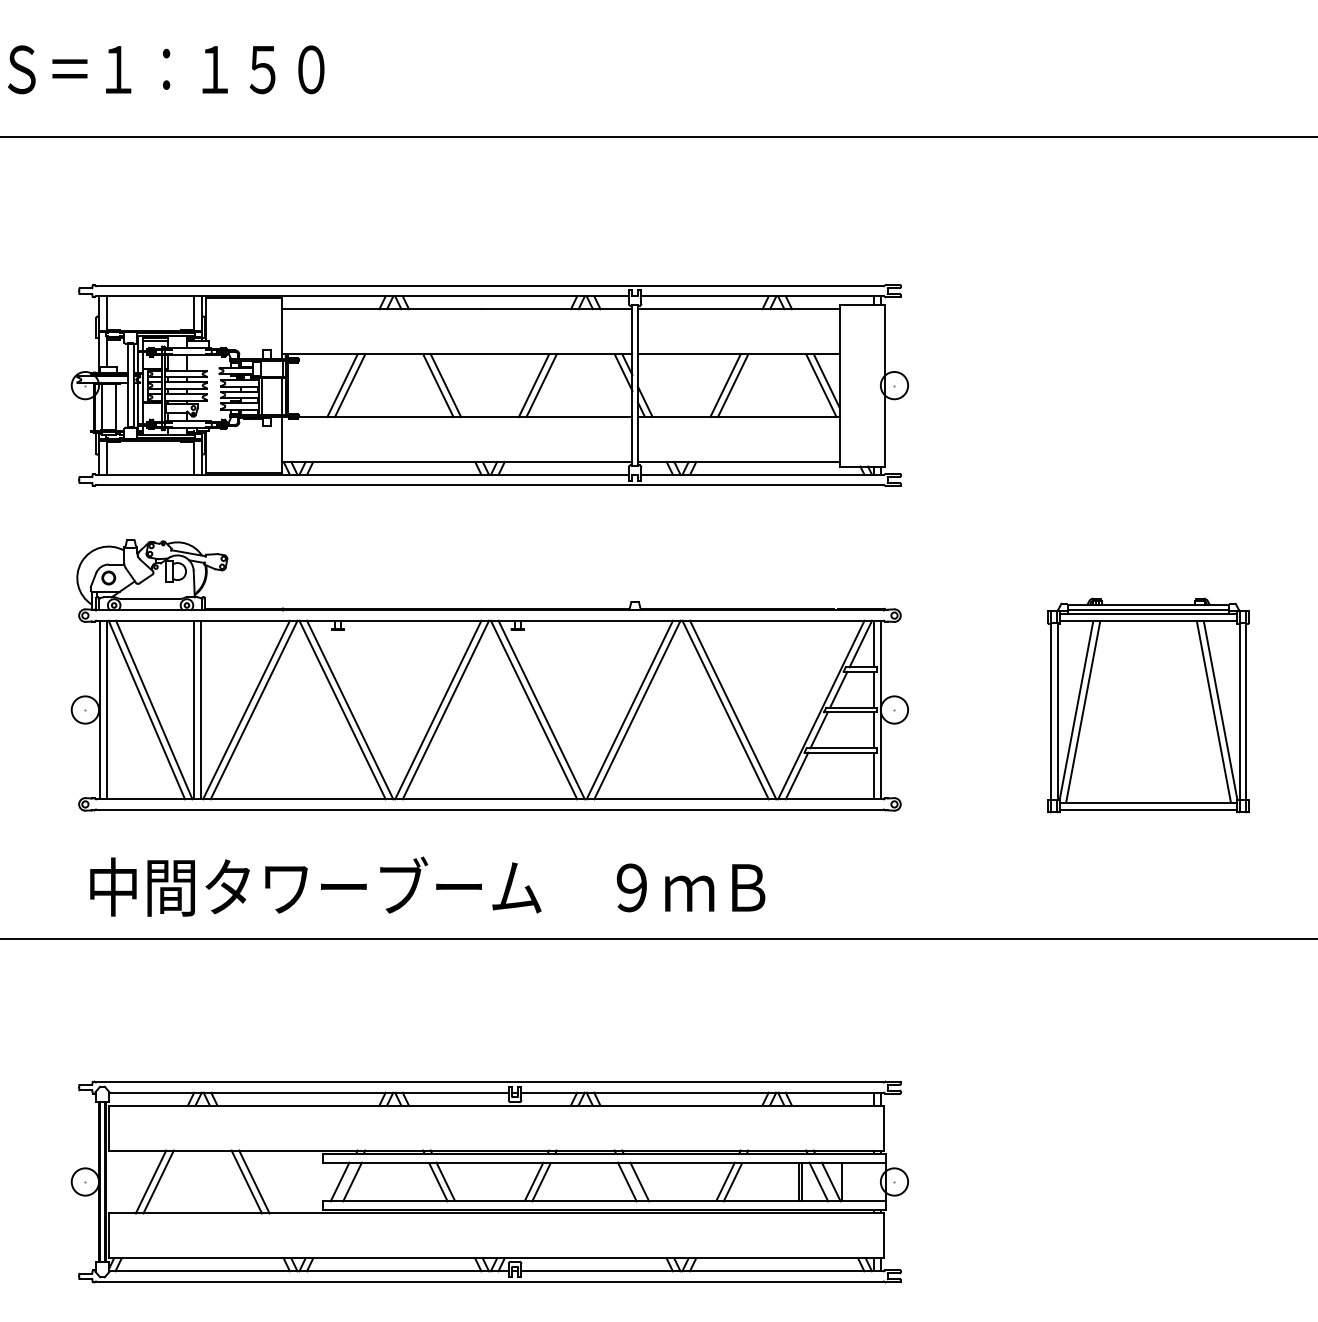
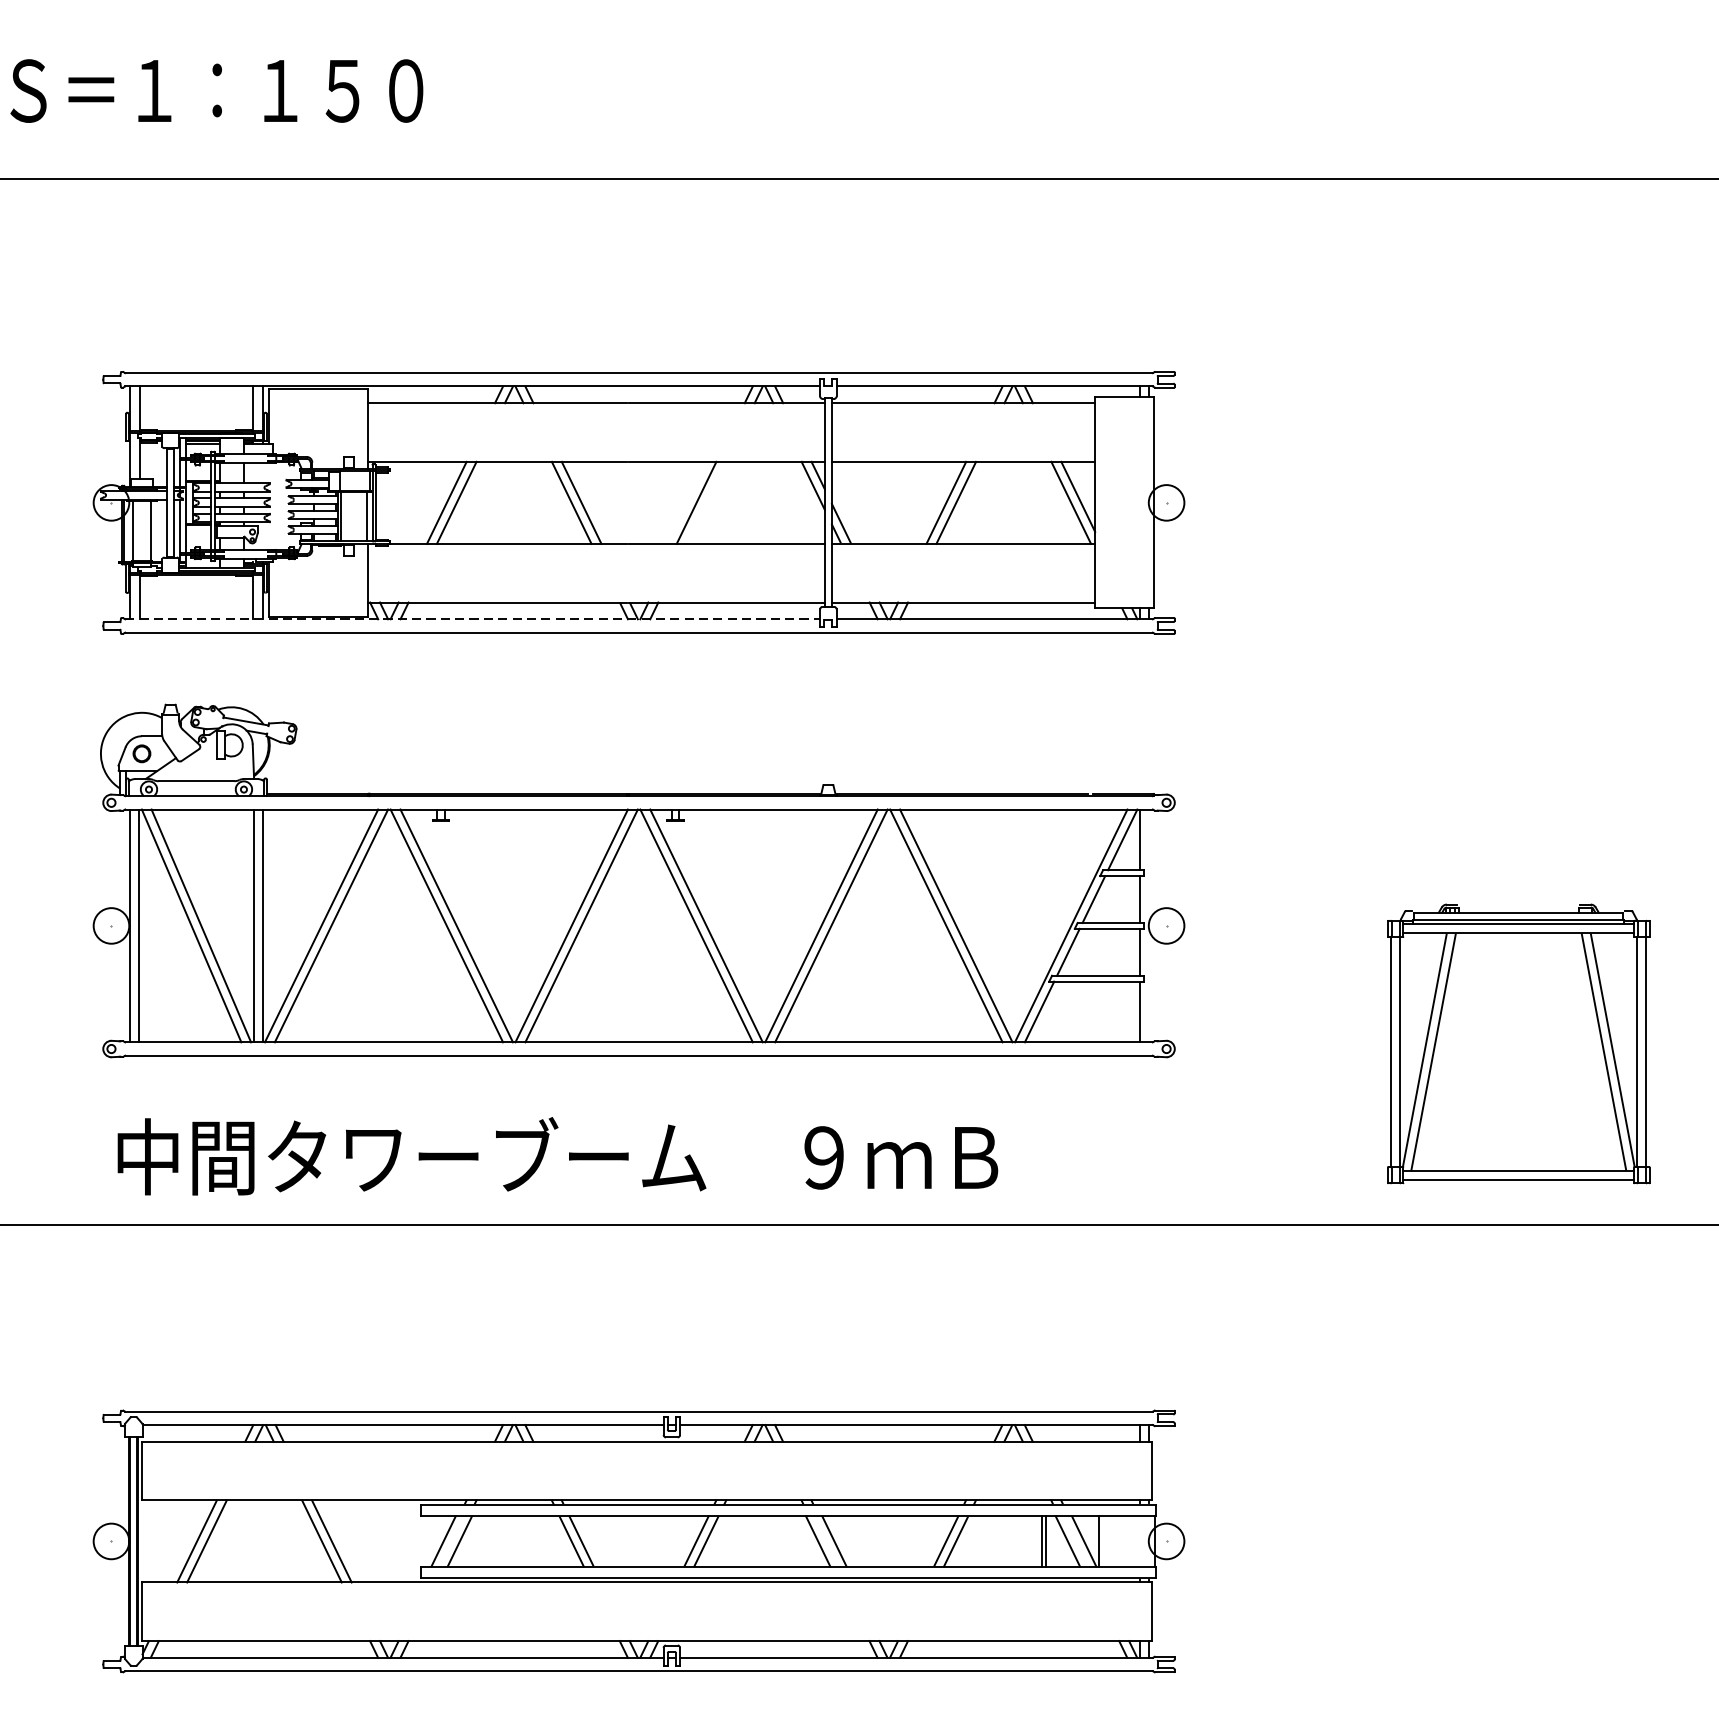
line: (541, 385) -> (706, 502), removed
line: (362, 474) -> (472, 618), solid -> dashed
part: (1148, 705) -> (1518, 1043), moved
line: (880, 709) -> (1148, 925), removed

